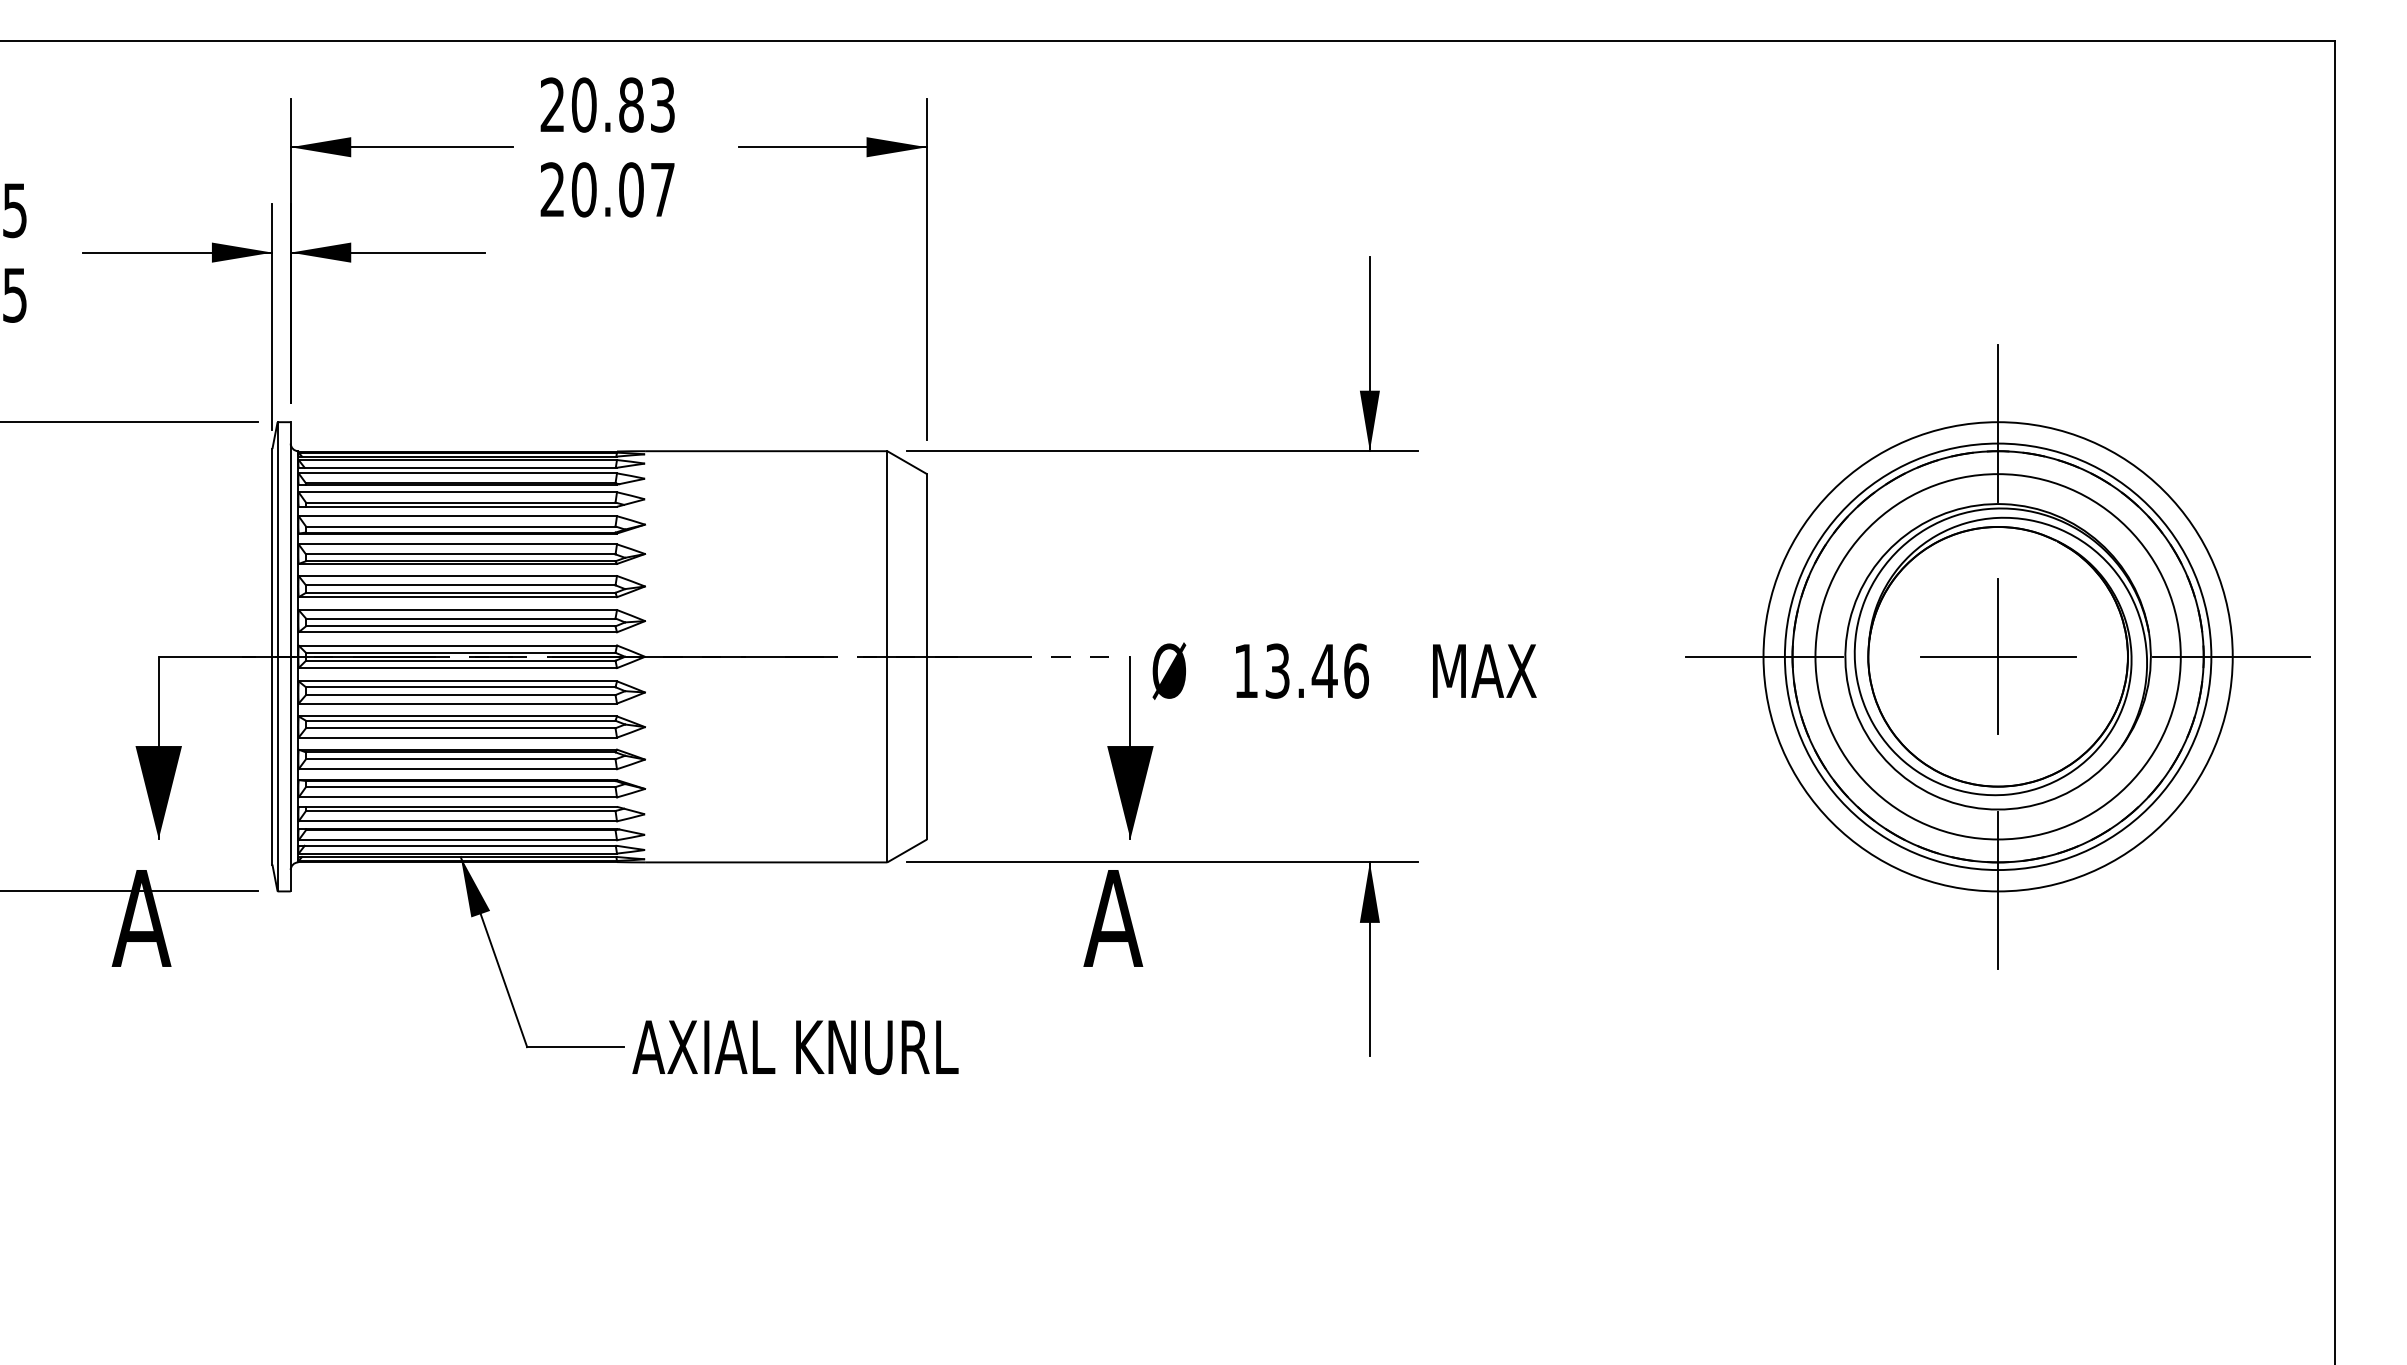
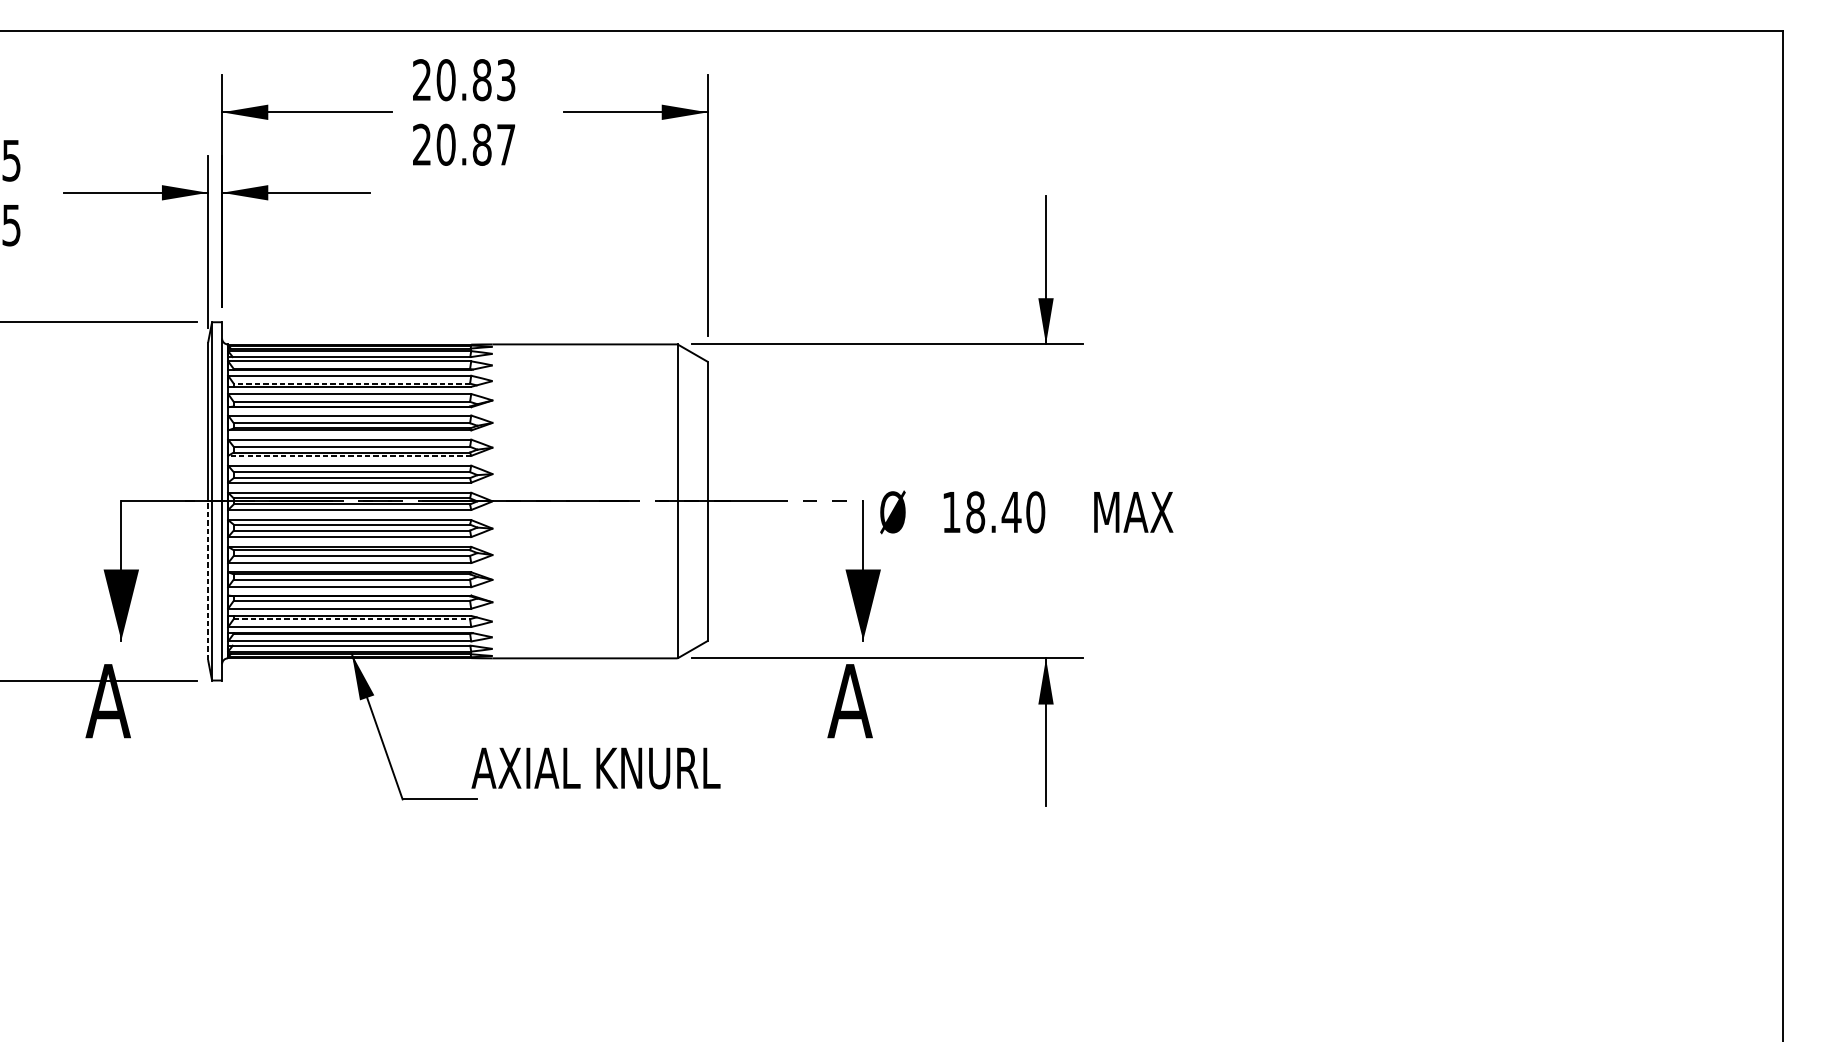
text: (631, 189) -> (482, 144), 20.07 -> 20.87
line: (460, 502) -> (351, 383), solid -> dashed
line: (457, 597) -> (349, 456), solid -> dashed
part: (1997, 656) -> (1525, 501), removed
text: (1316, 670) -> (1005, 511), 13.46 -> 18.40
line: (272, 760) -> (208, 580), solid -> dashed
line: (460, 811) -> (351, 619), solid -> dashed
text: (795, 1047) -> (596, 768), moved

